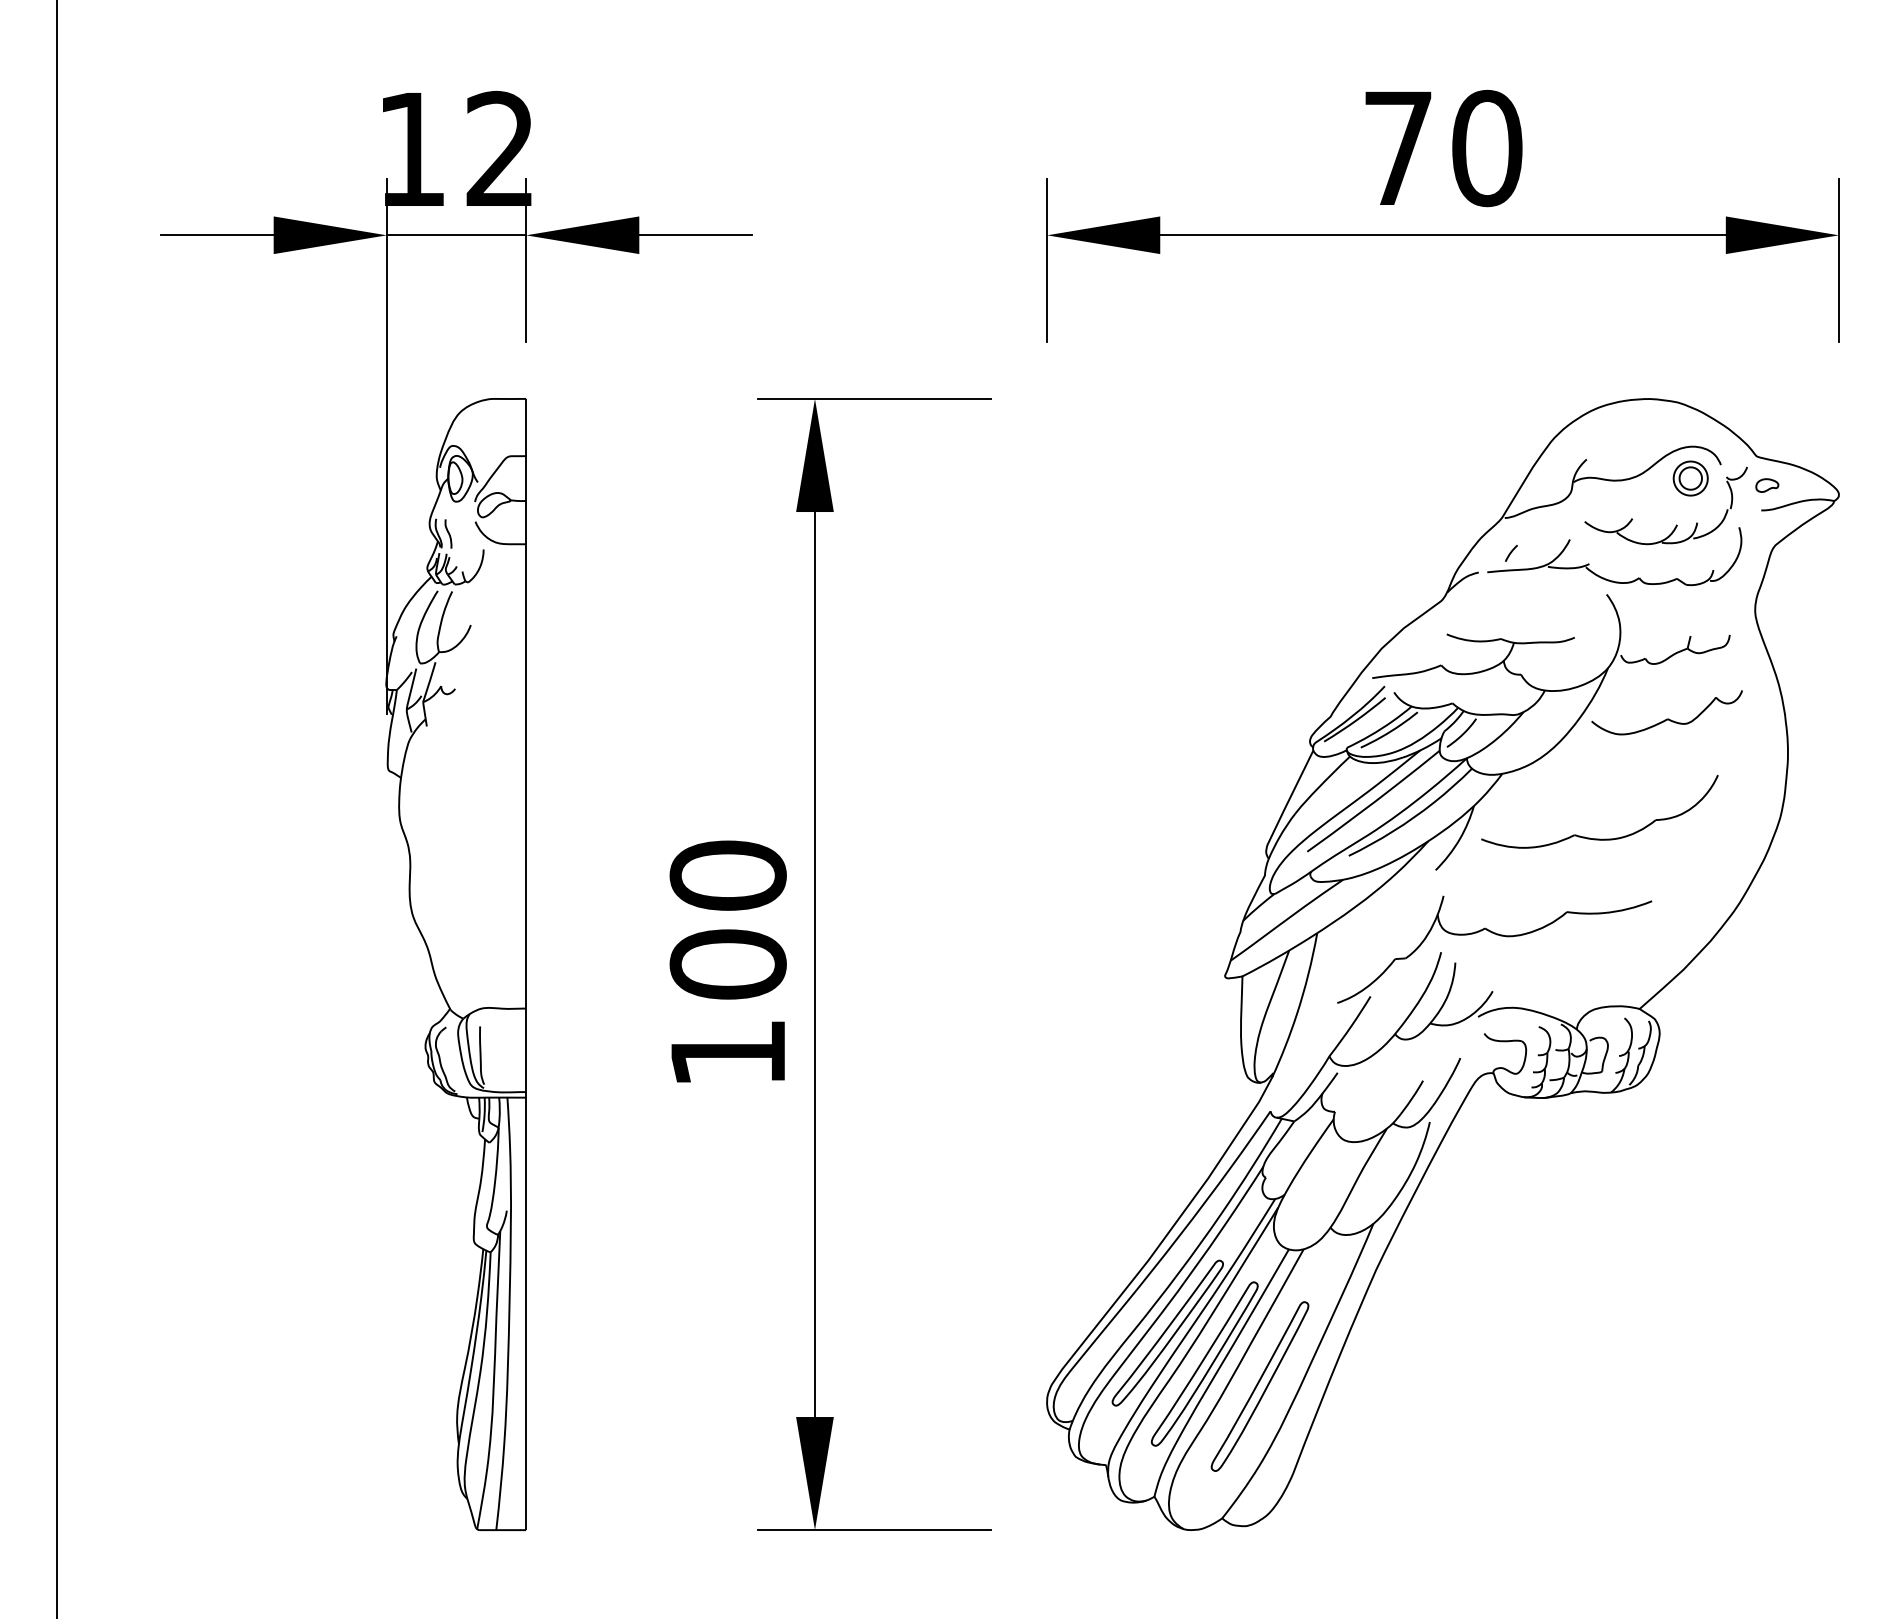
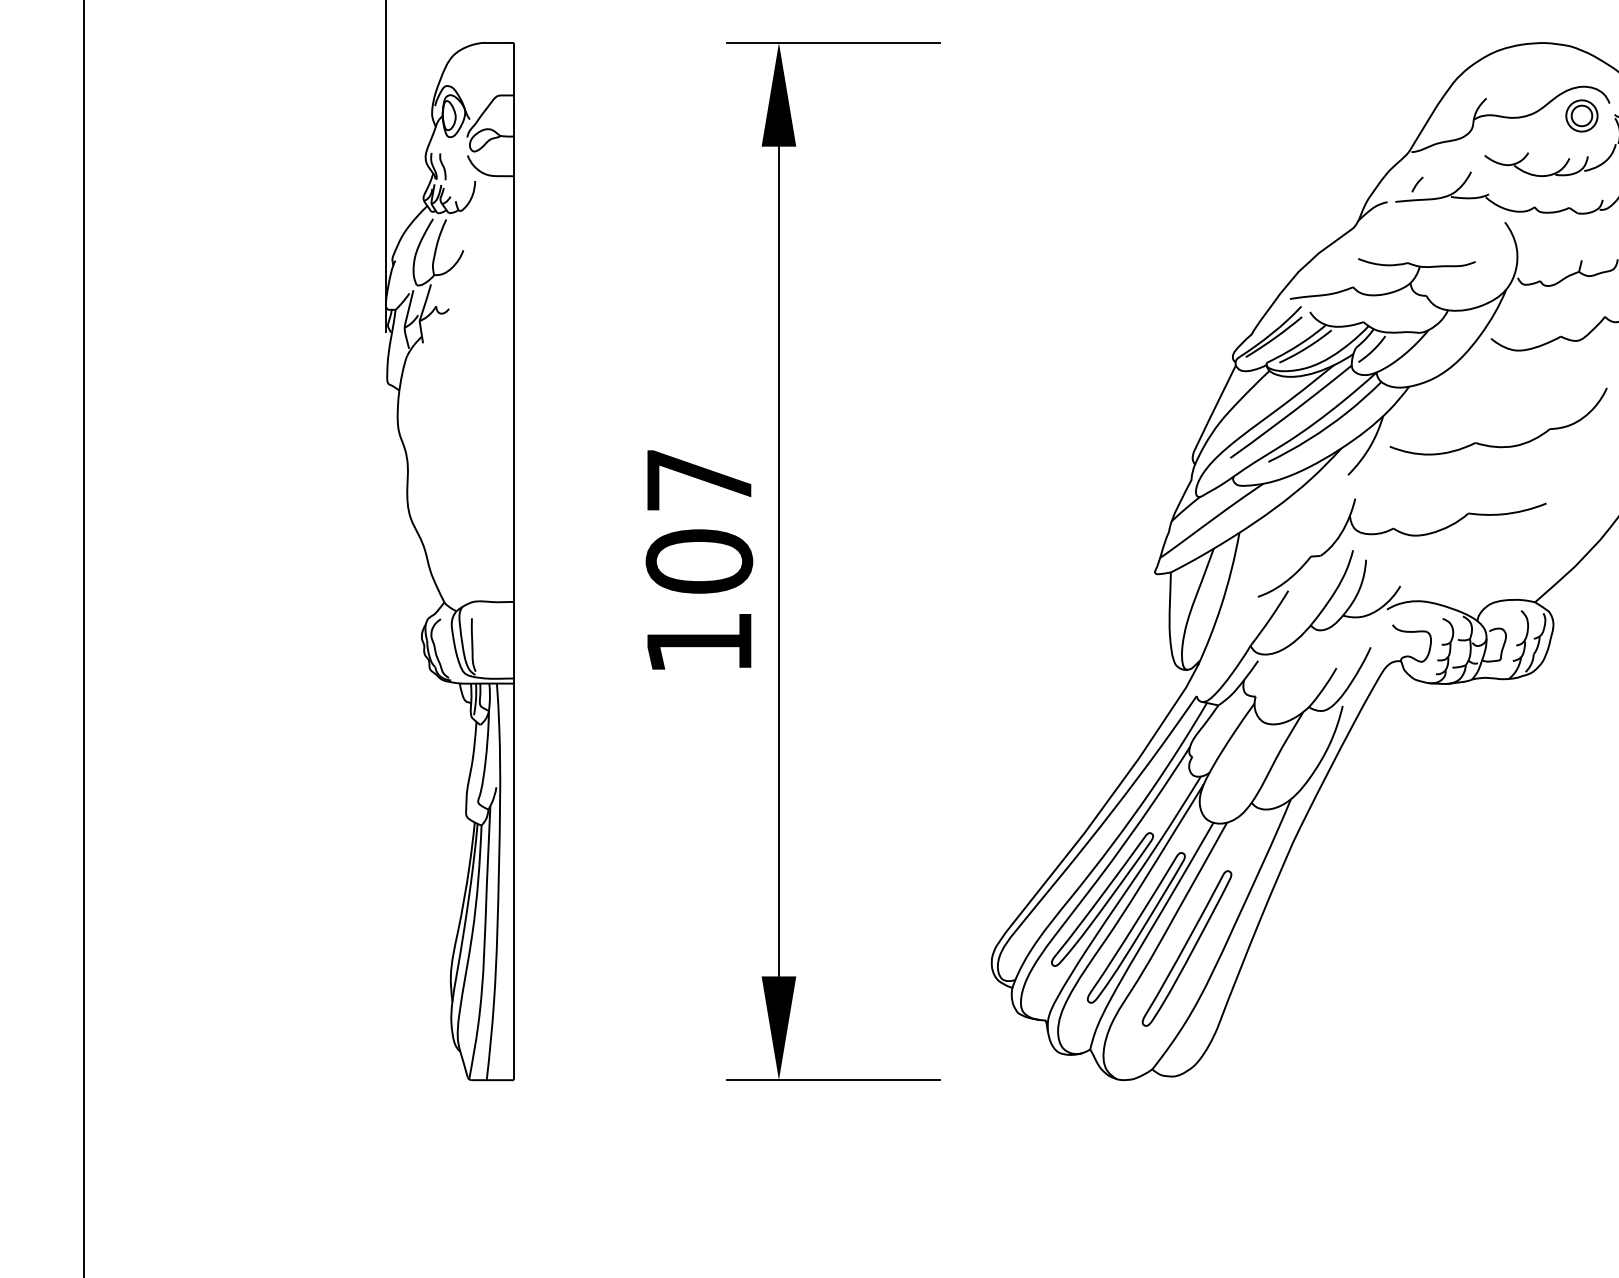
text: (727, 875) -> (698, 479), 100 -> 107

